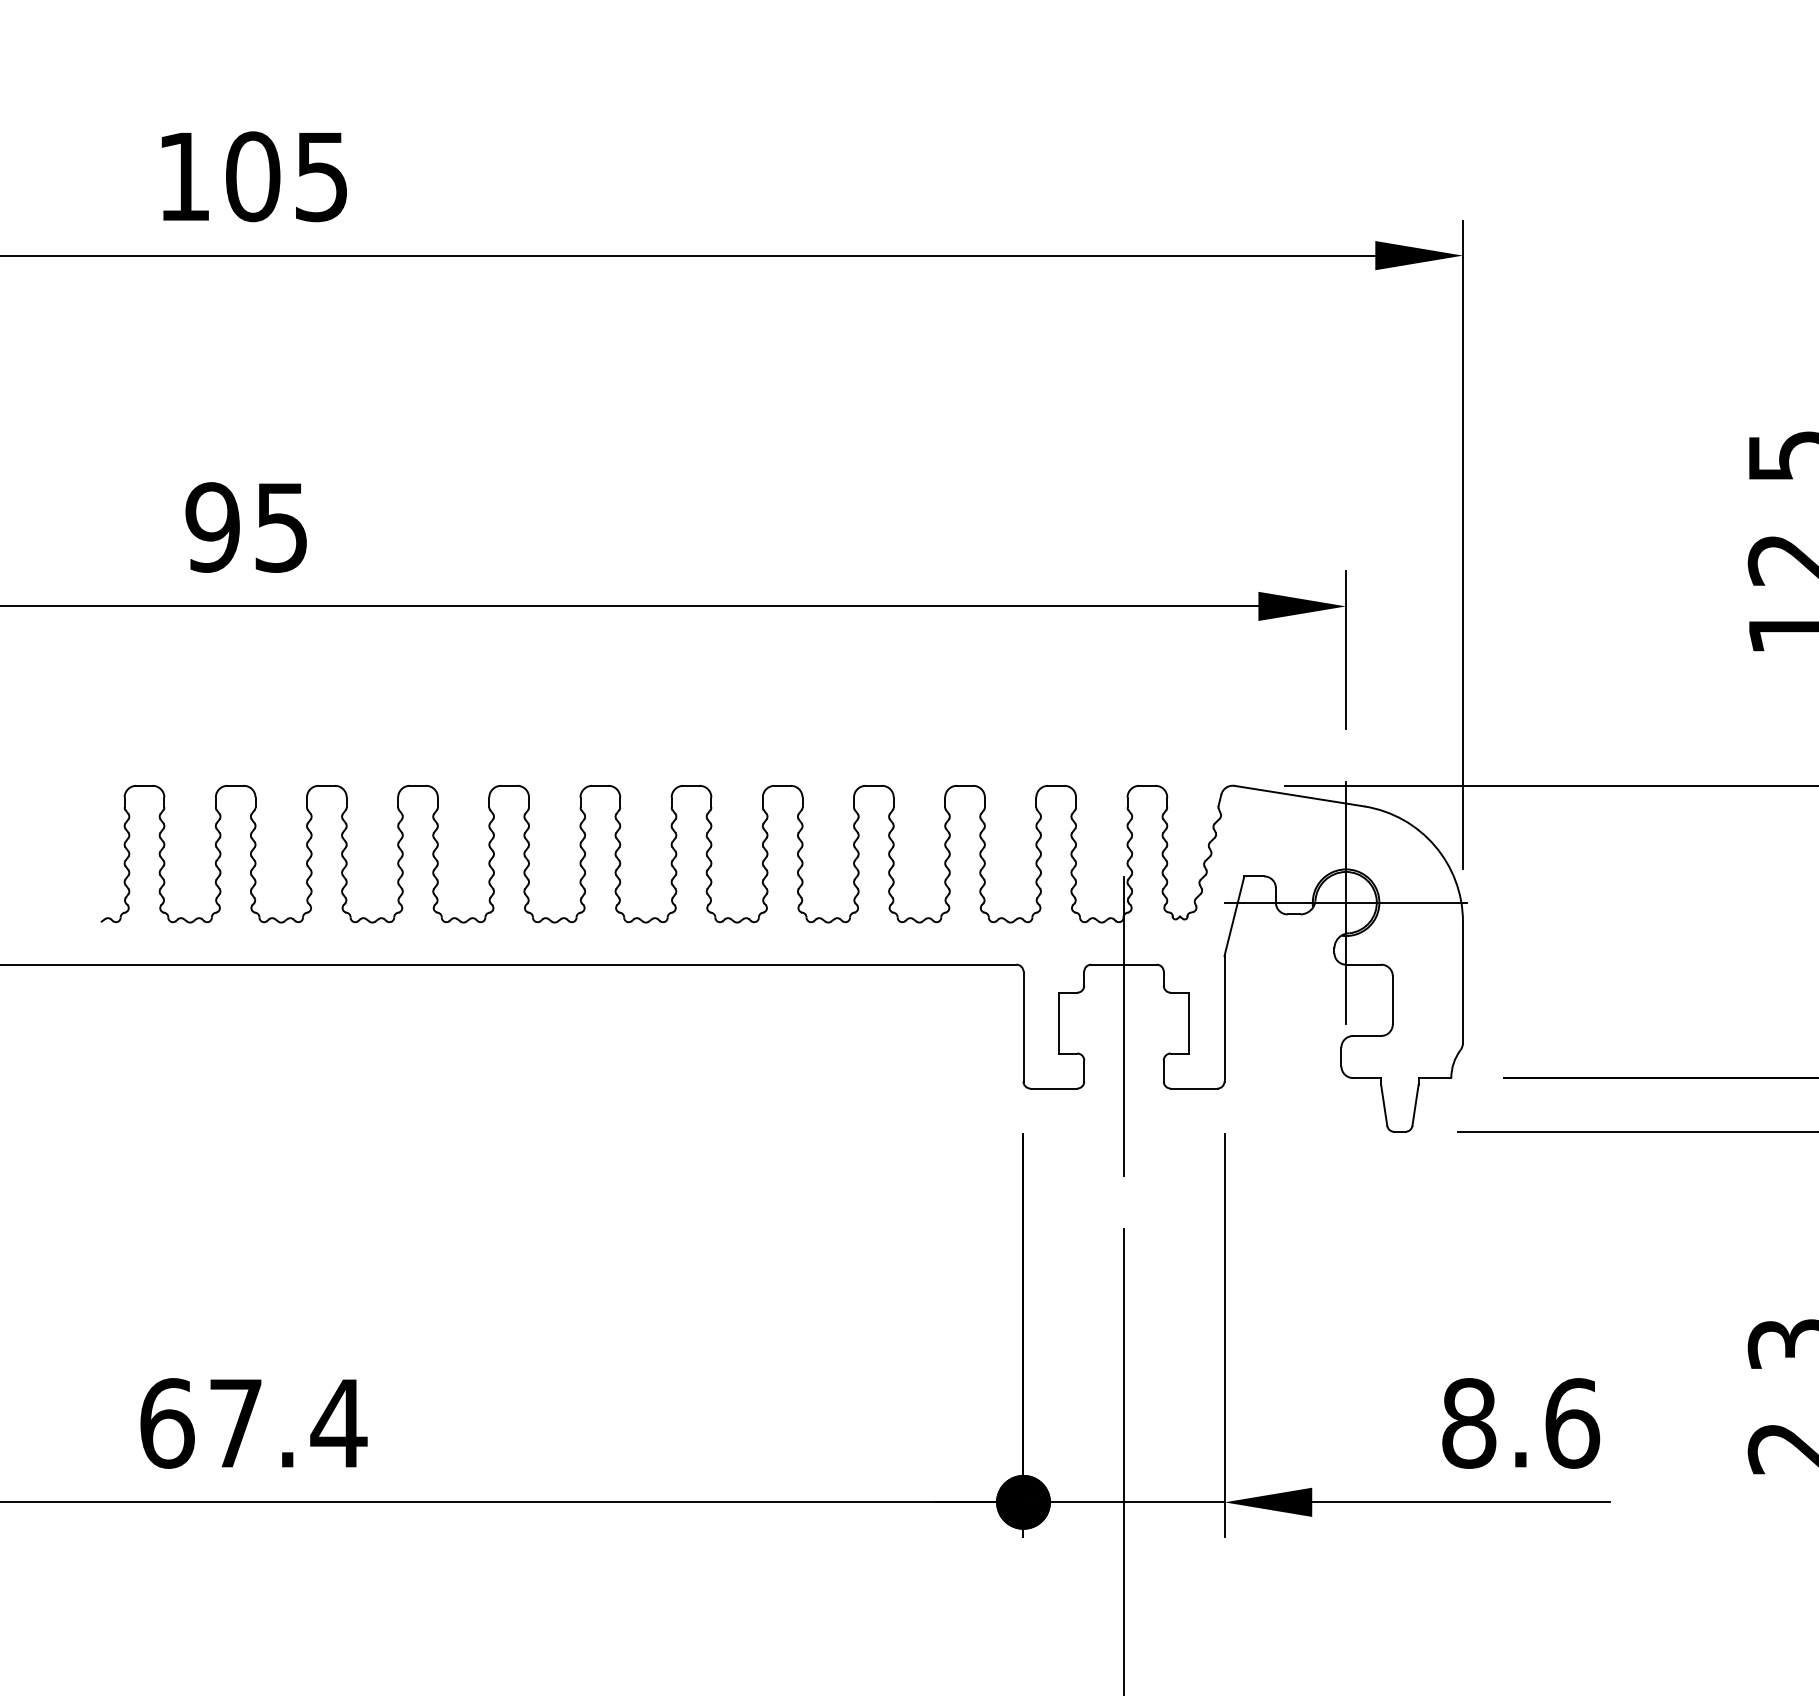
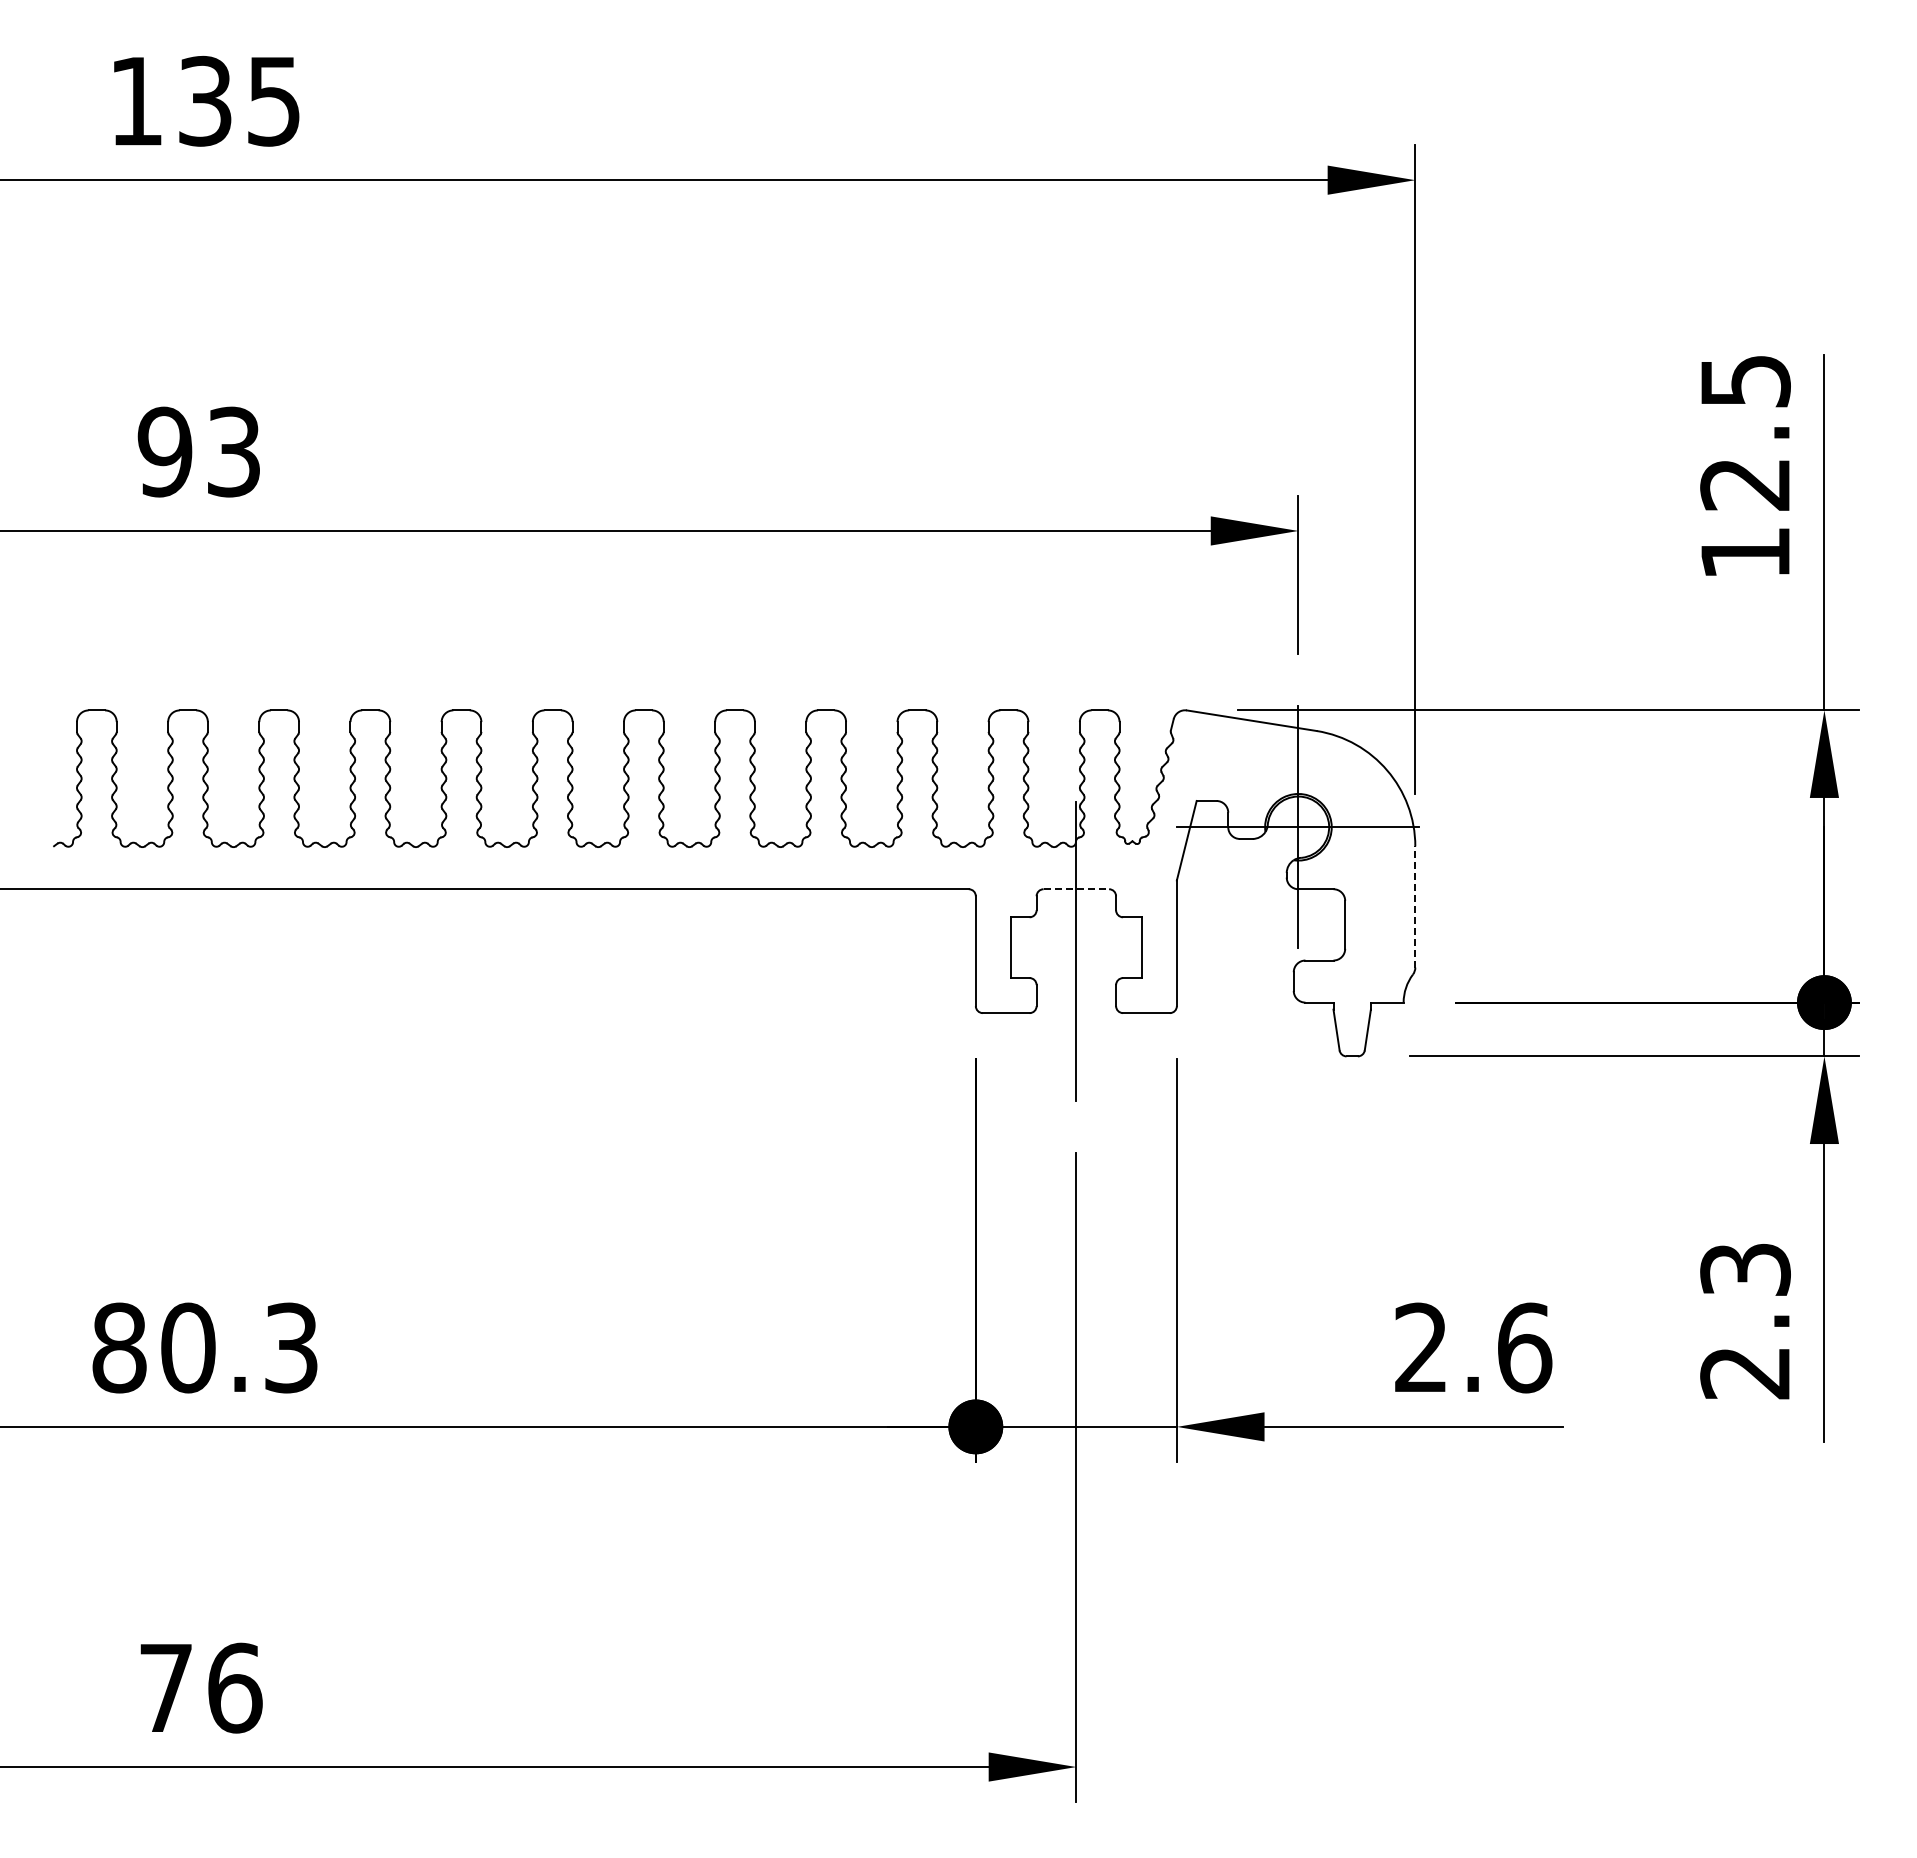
text: (253, 175) -> (205, 100), 105 -> 135
text: (281, 526) -> (233, 451), 95 -> 93
line: (1124, 964) -> (1076, 889), solid -> dashed
line: (1463, 982) -> (1415, 907), solid -> dashed
text: (253, 1422) -> (205, 1347), 67.4 -> 80.3
text: (1469, 1422) -> (1421, 1347), 8.6 -> 2.6

